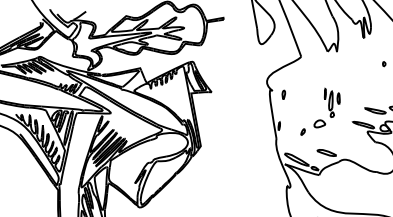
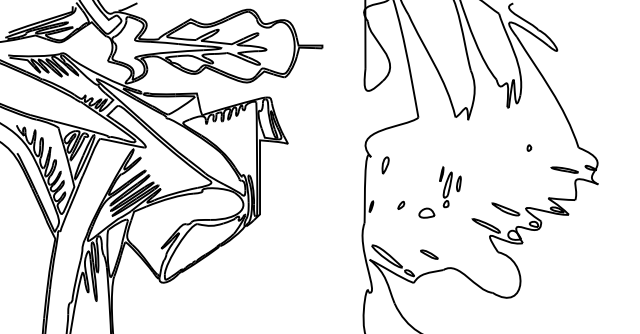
part: (283, 94) -> (385, 164), size x1.4
part: (303, 131) -> (401, 204), moved
part: (326, 152) -> (429, 254), size x0.7

